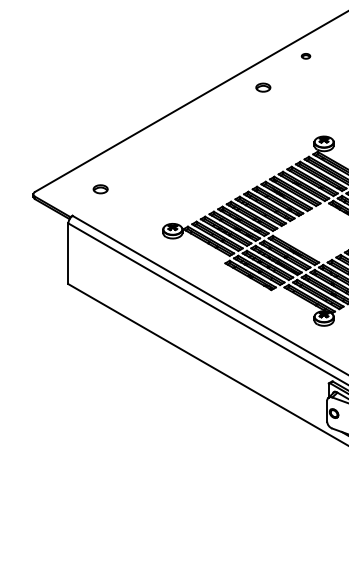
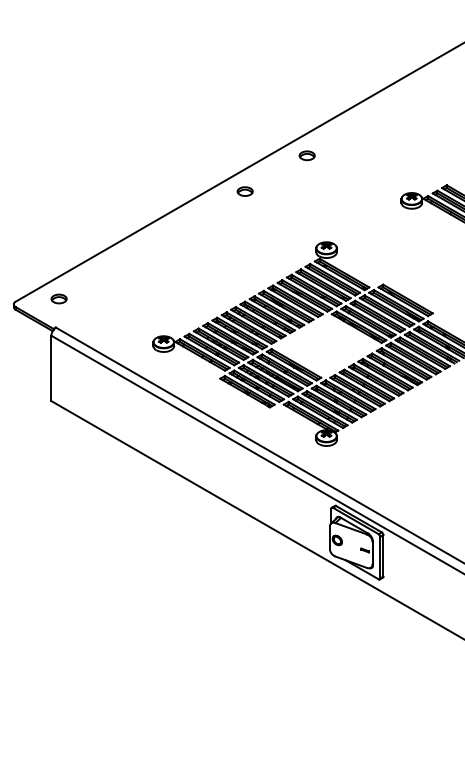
part: (305, 55) -> (306, 155), size x1.67
part: (262, 87) -> (244, 191), moved
part: (100, 188) -> (58, 298), moved

